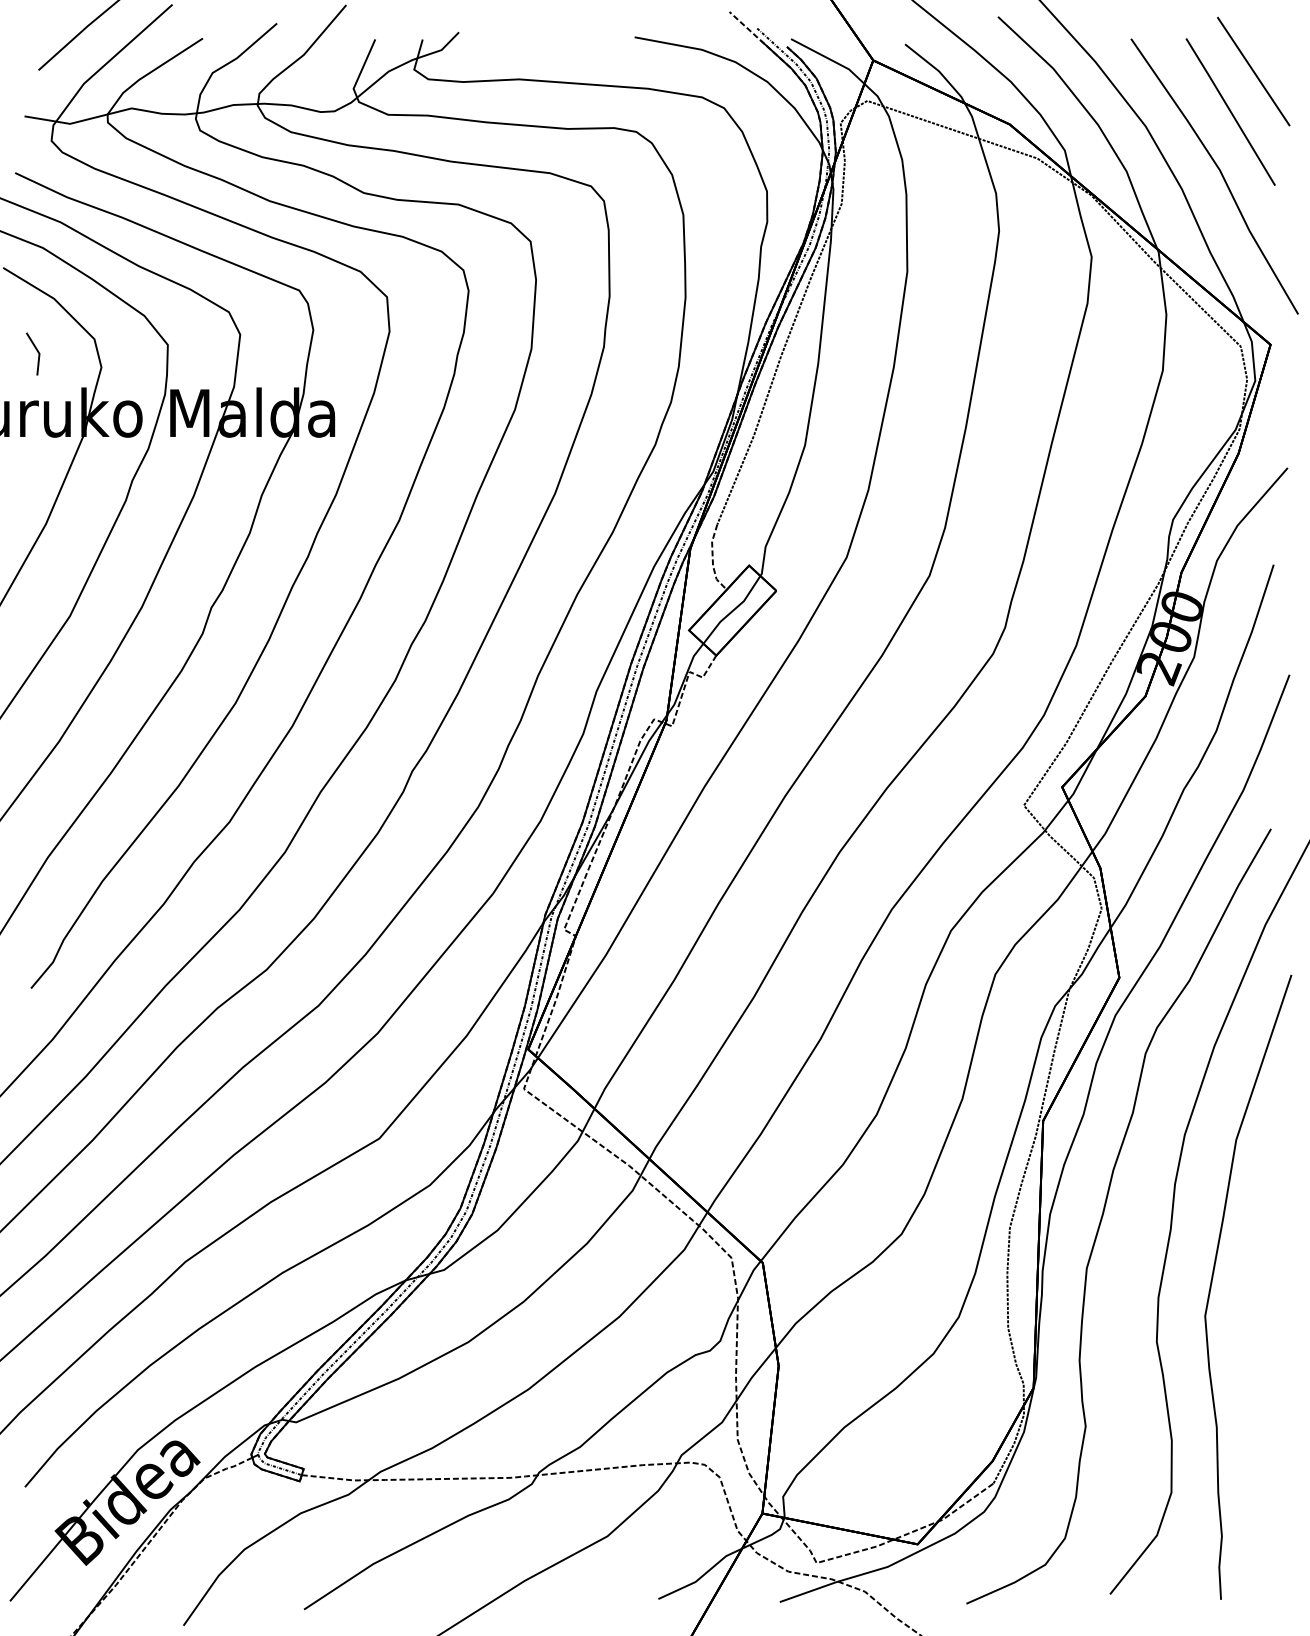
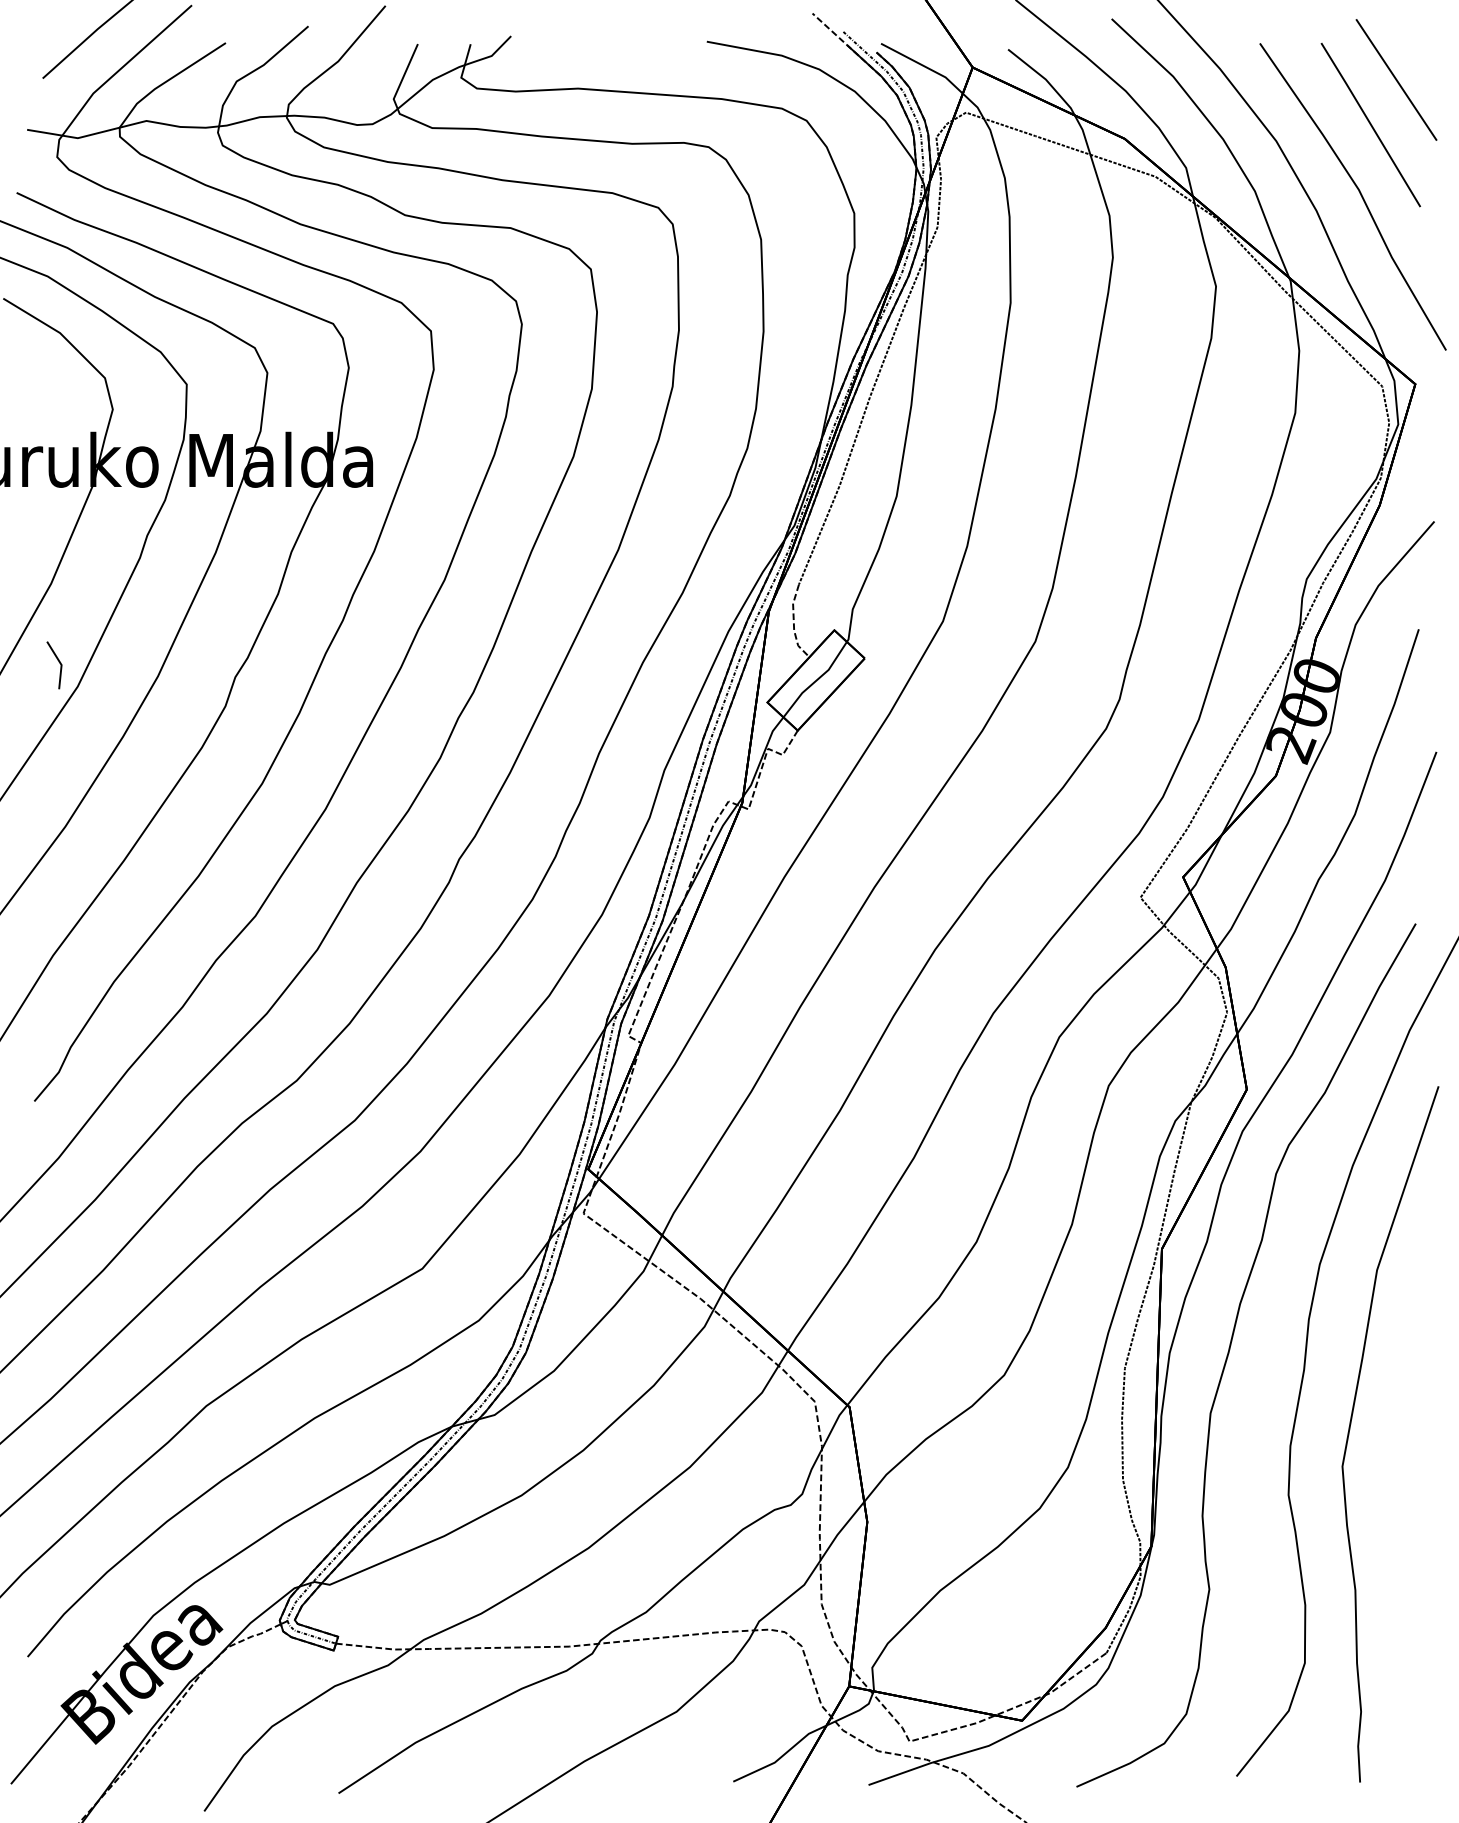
part: (33, 353) -> (54, 664), moved

